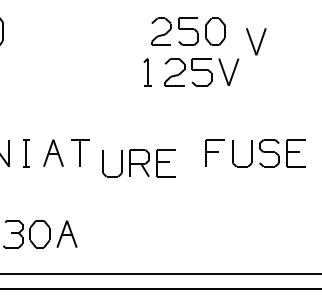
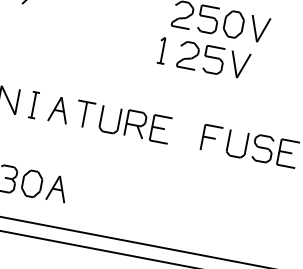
part: (256, 41) -> (259, 29), moved
part: (138, 163) -> (134, 124), moved

